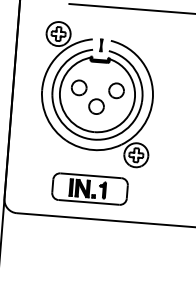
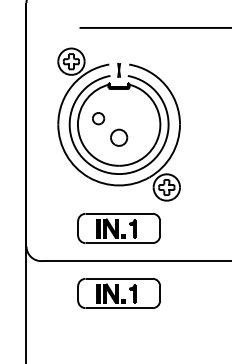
part: (79, 87) -> (98, 118), size x0.7
part: (116, 90) -> (139, 118), removed
part: (84, 248) -> (118, 293), added

